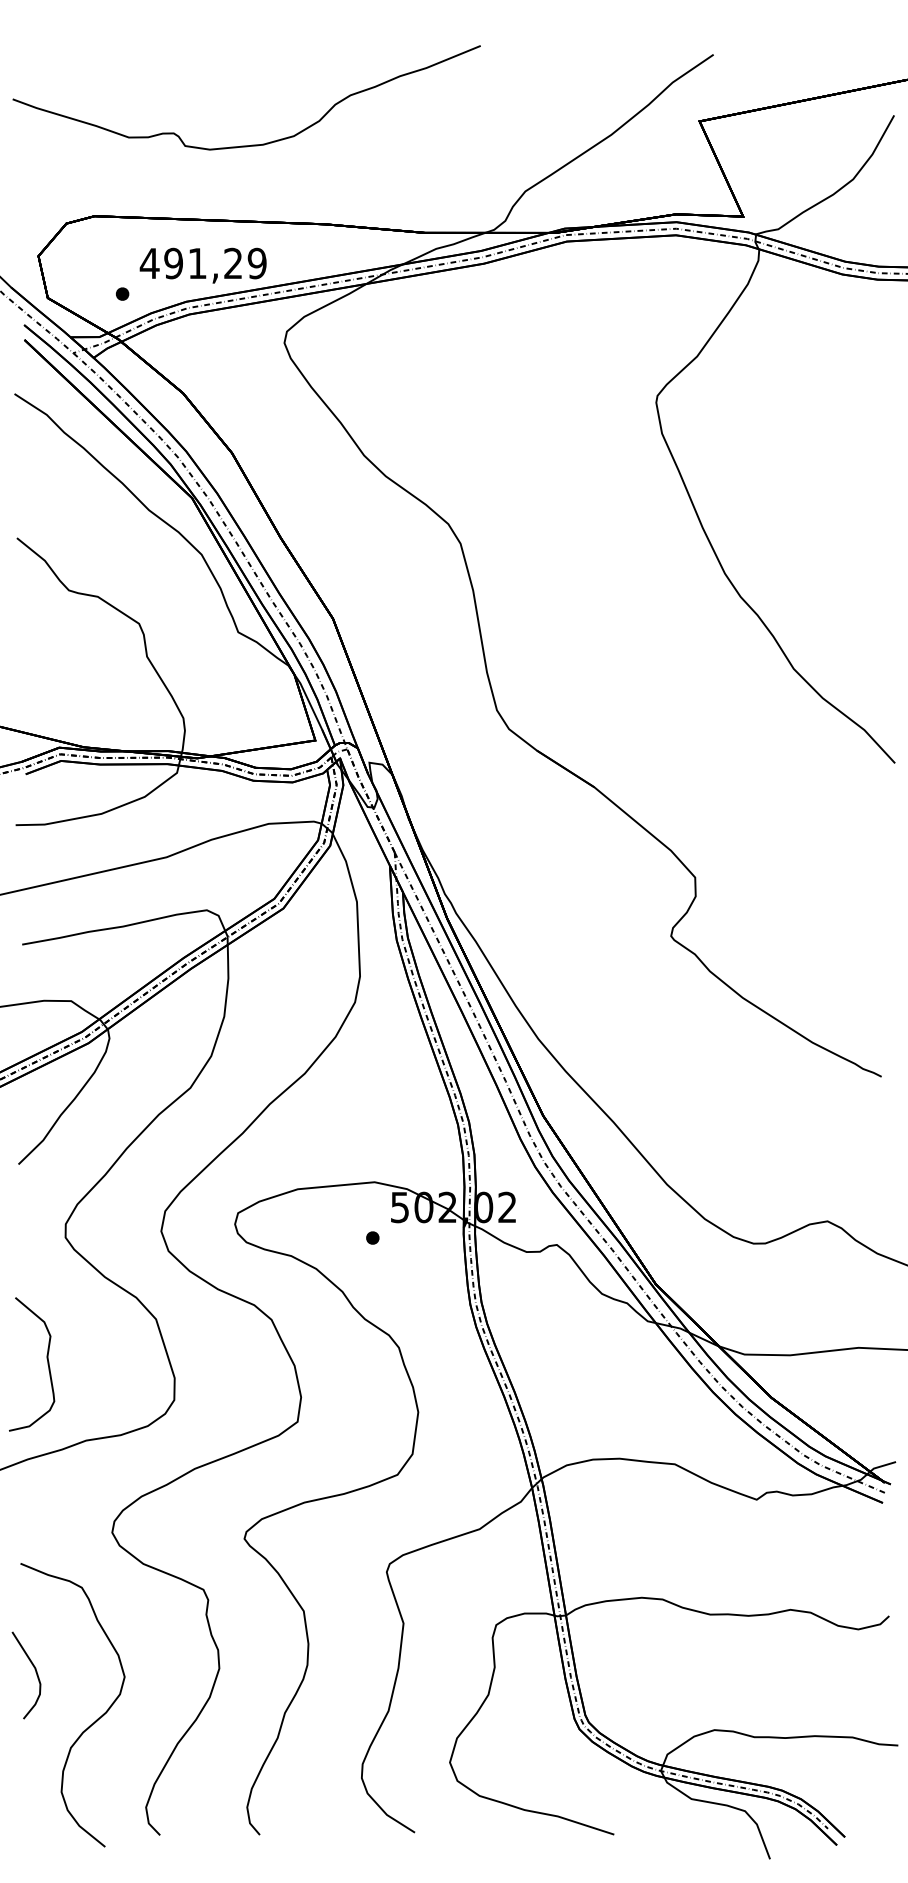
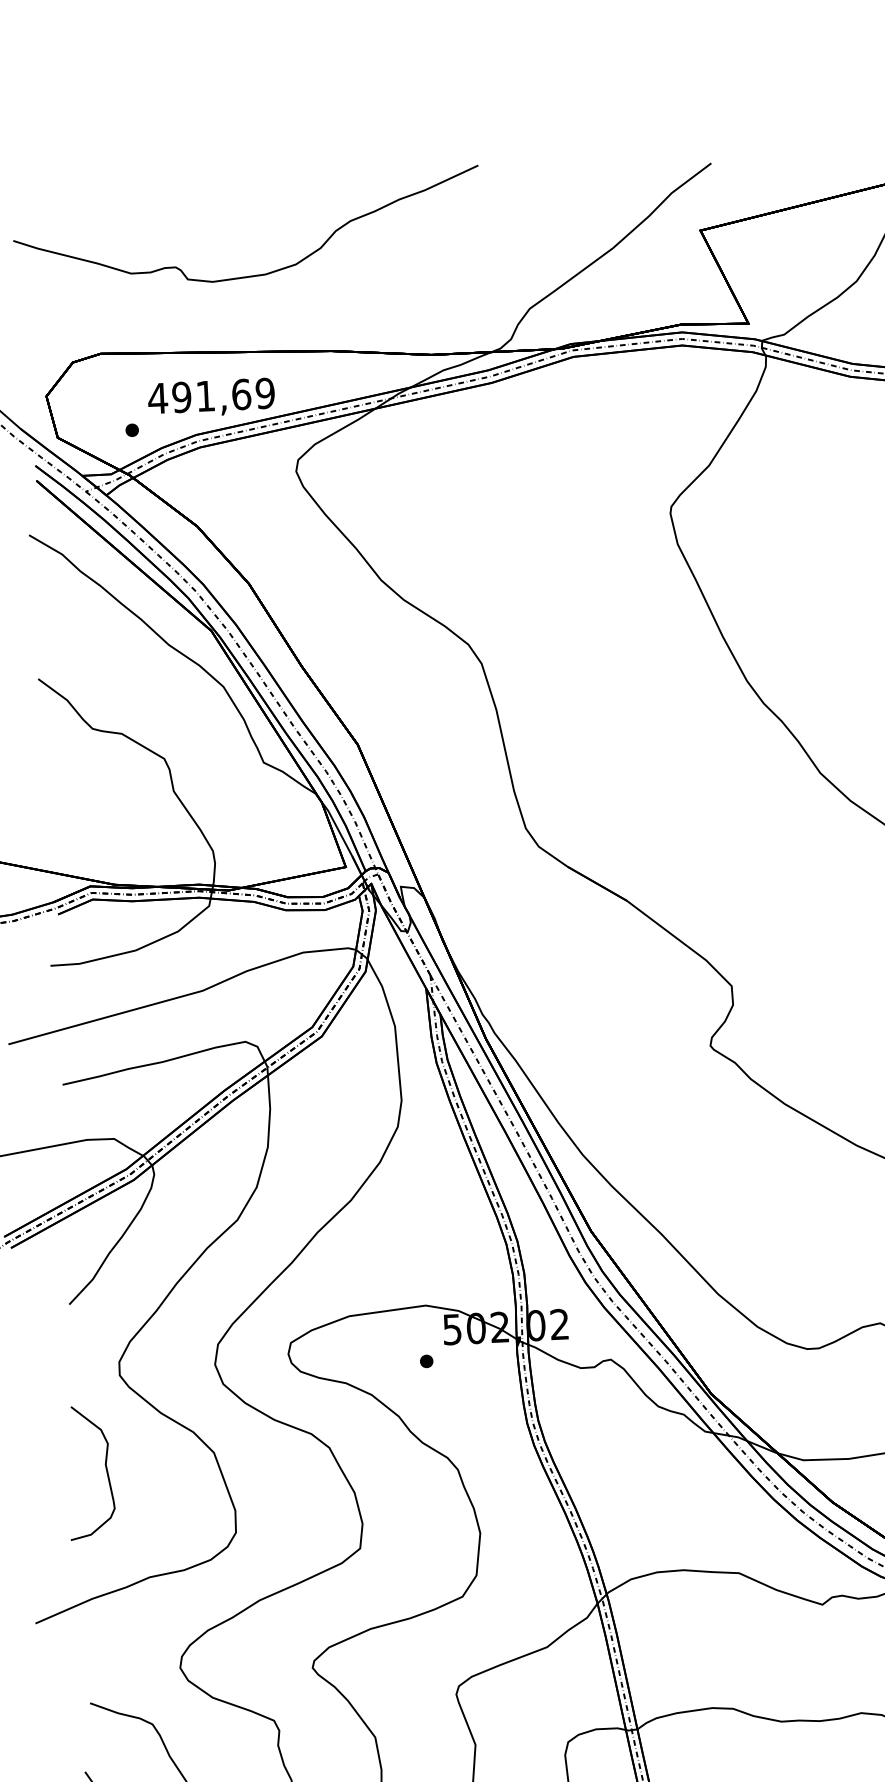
text: (233, 263) -> (241, 394), 491,29 -> 491,69
curve: (47, 1364) -> (106, 1472), moved

